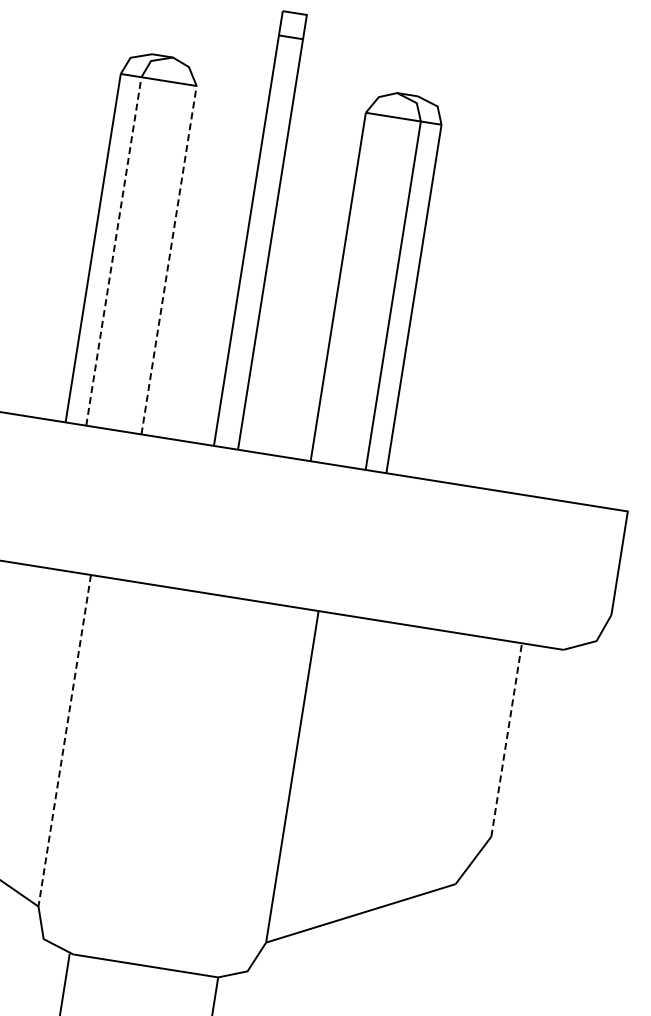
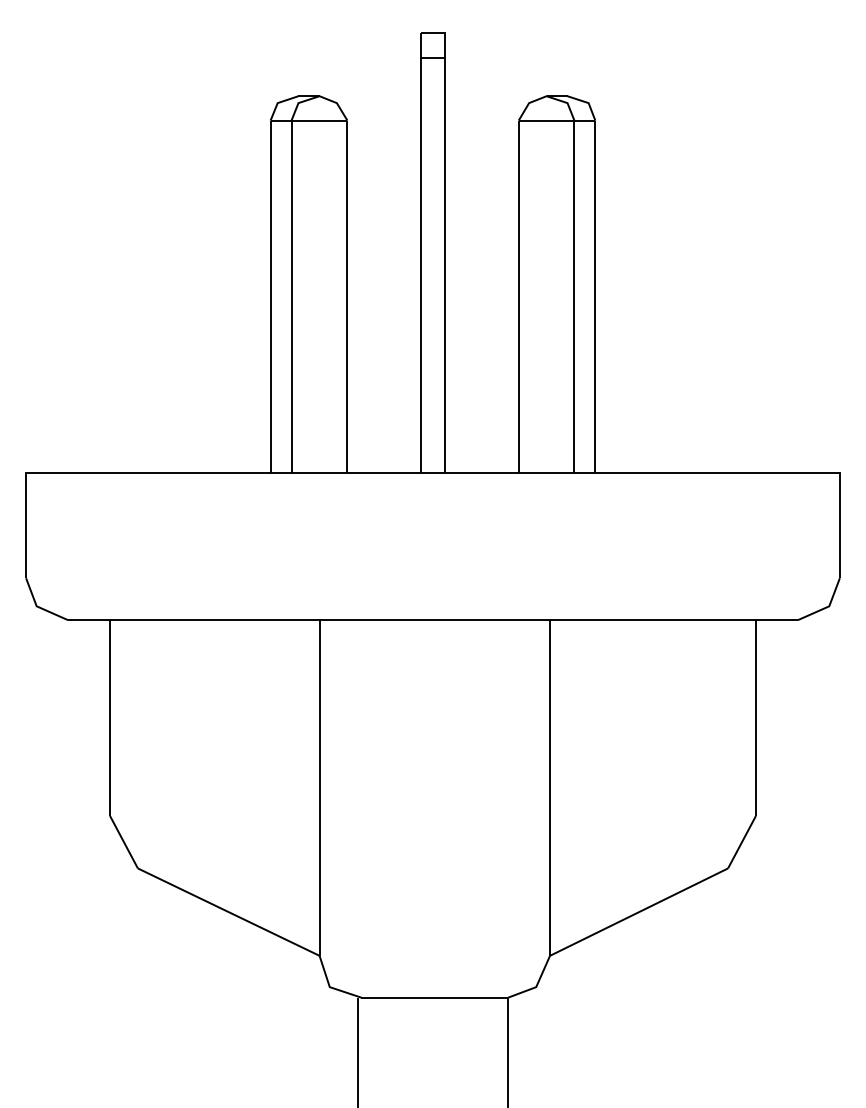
line: (113, 250) -> (291, 296), dashed -> solid
line: (169, 259) -> (347, 296), dashed -> solid
line: (64, 740) -> (319, 787), dashed -> solid
line: (506, 740) -> (755, 718), dashed -> solid

